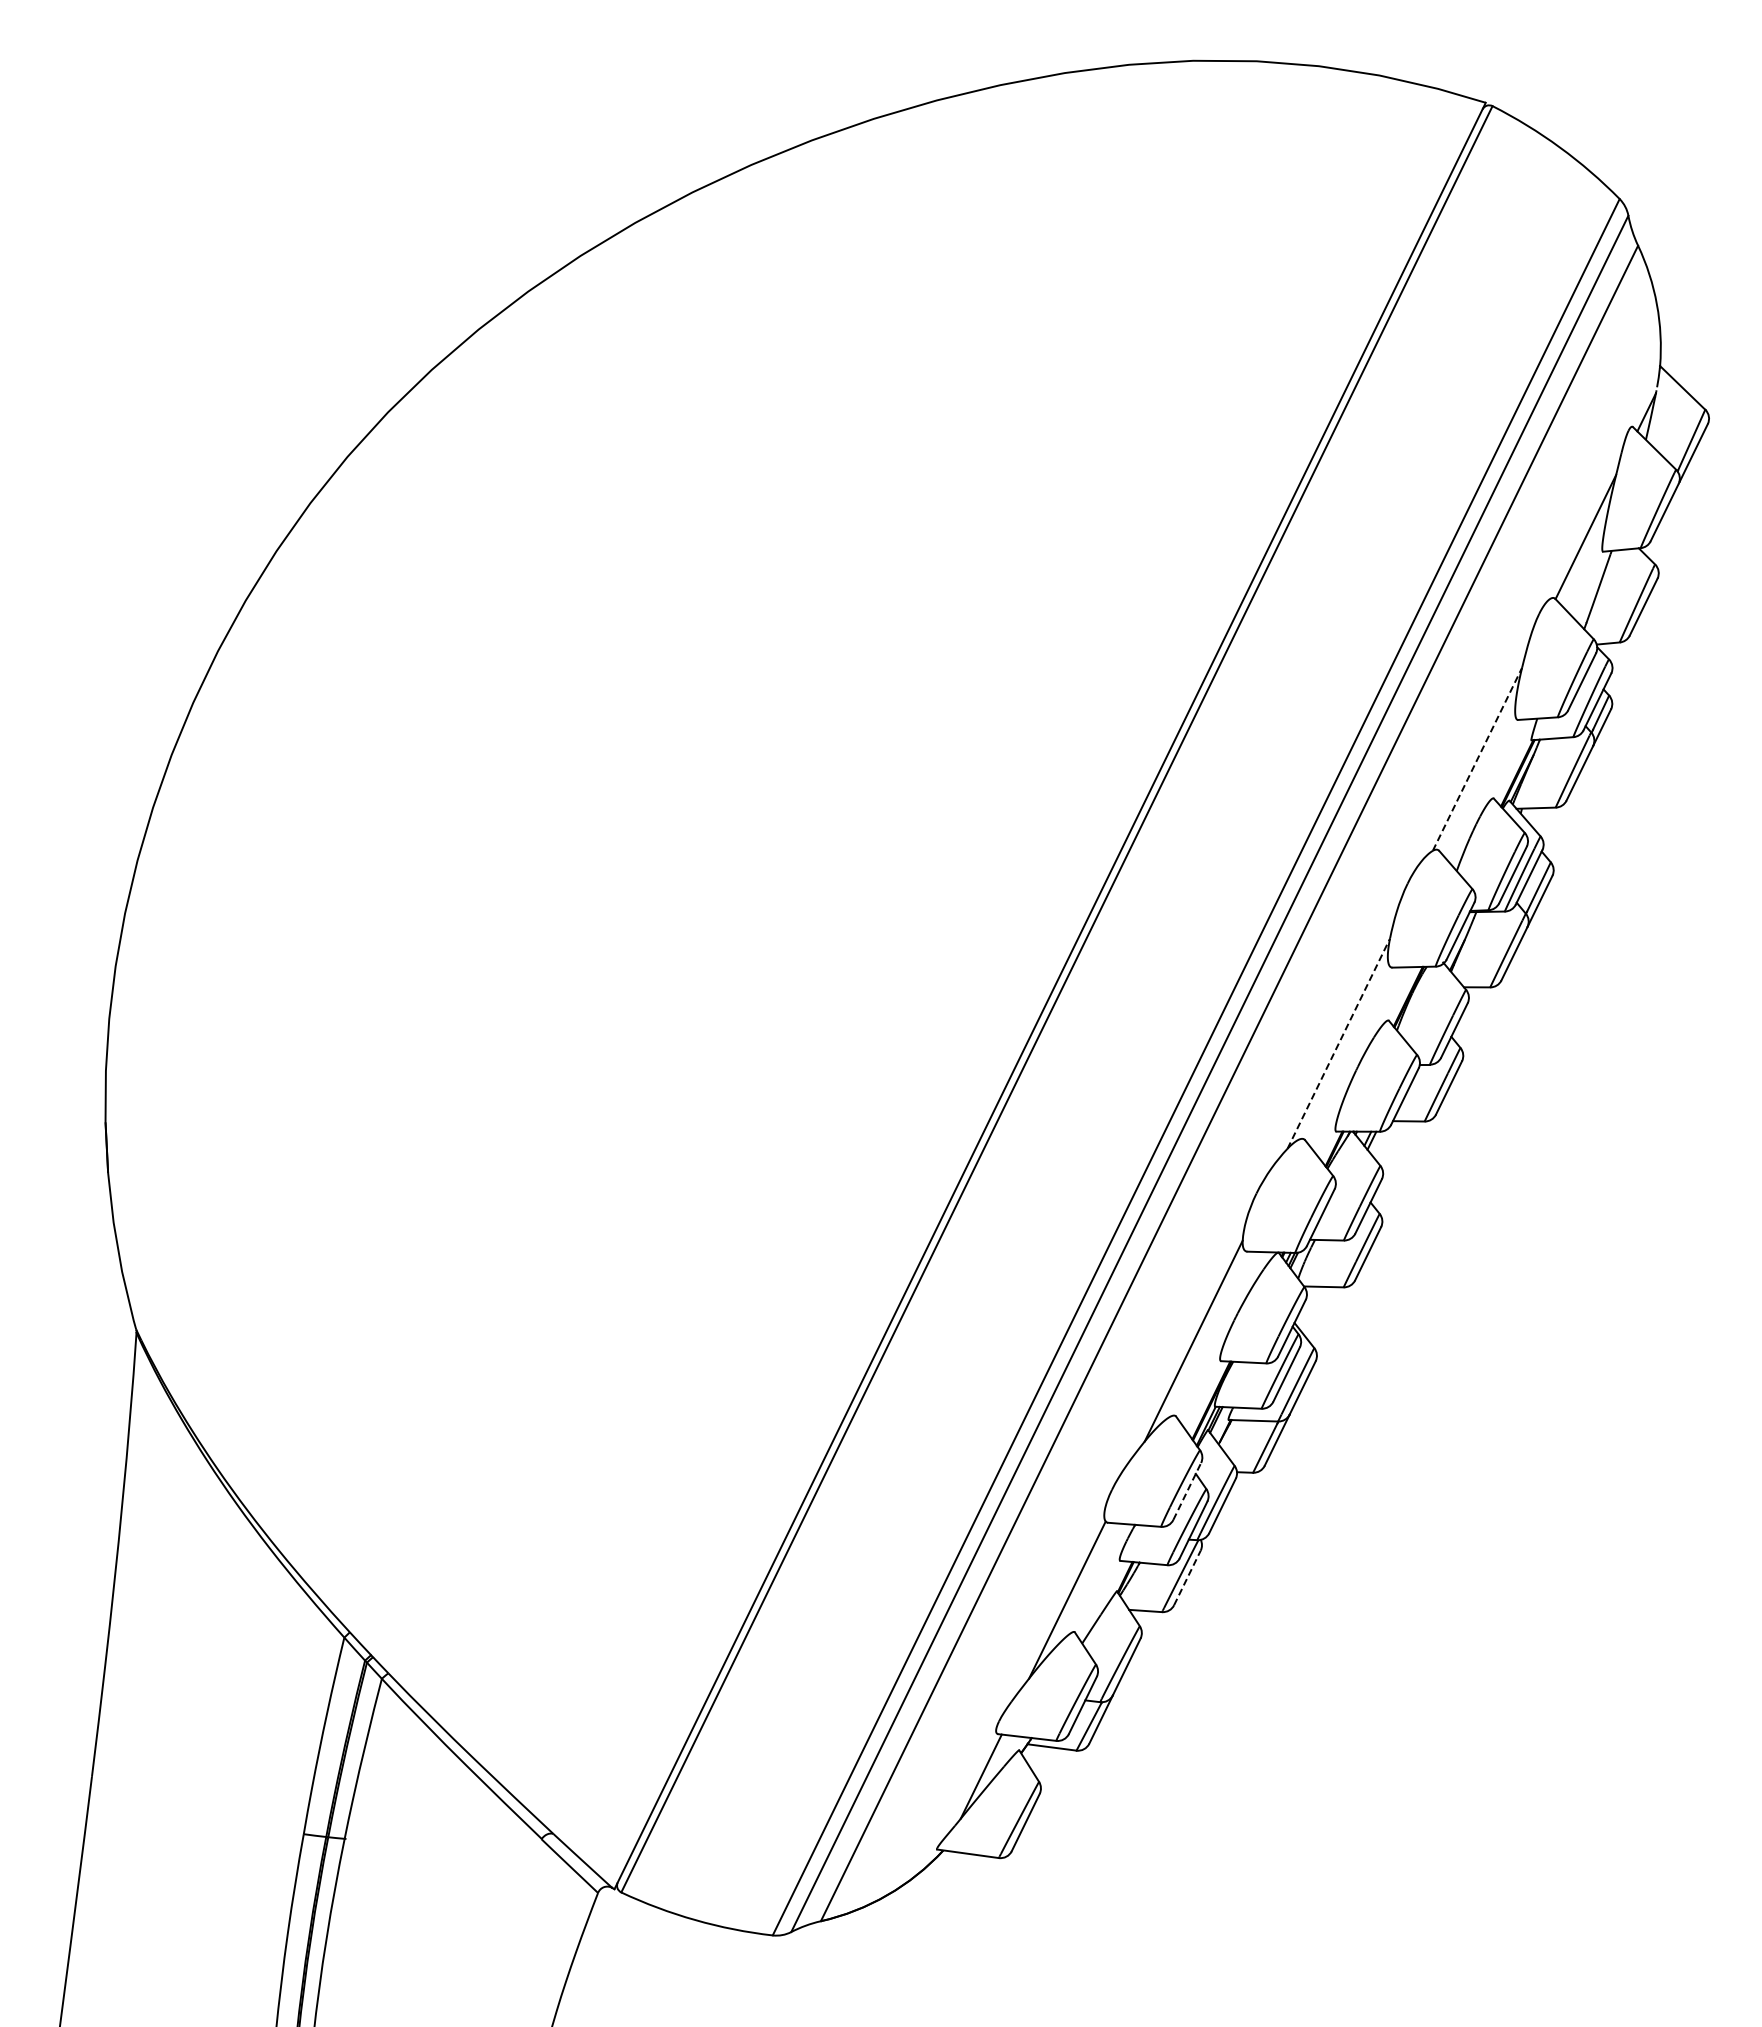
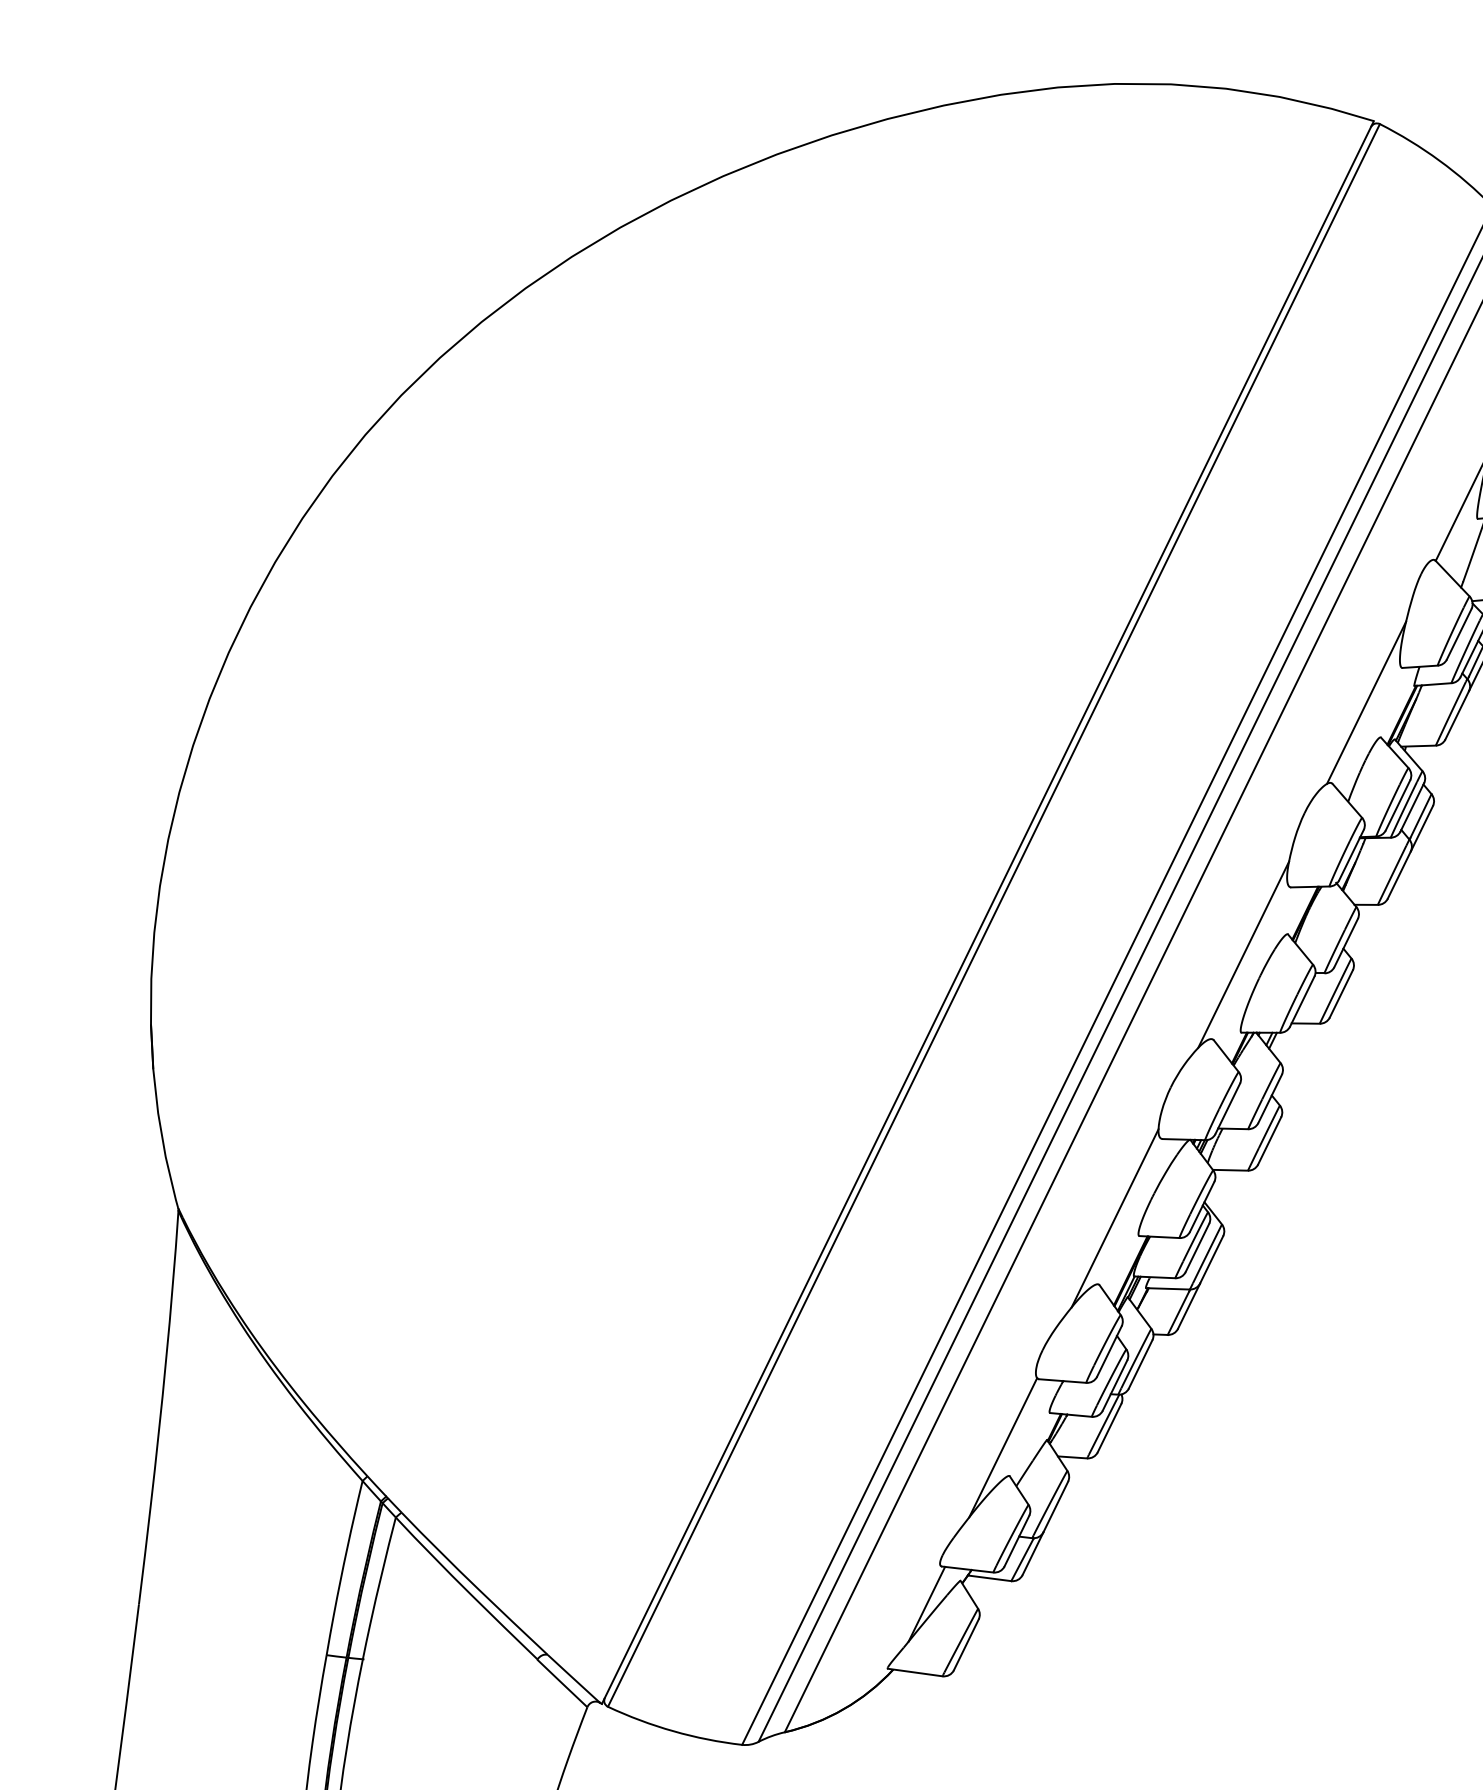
line: (1477, 759) -> (1366, 702), dashed -> solid
line: (1338, 1043) -> (1243, 954), dashed -> solid
line: (1187, 1491) -> (1109, 1351), dashed -> solid
line: (1187, 1577) -> (1109, 1427), dashed -> solid

